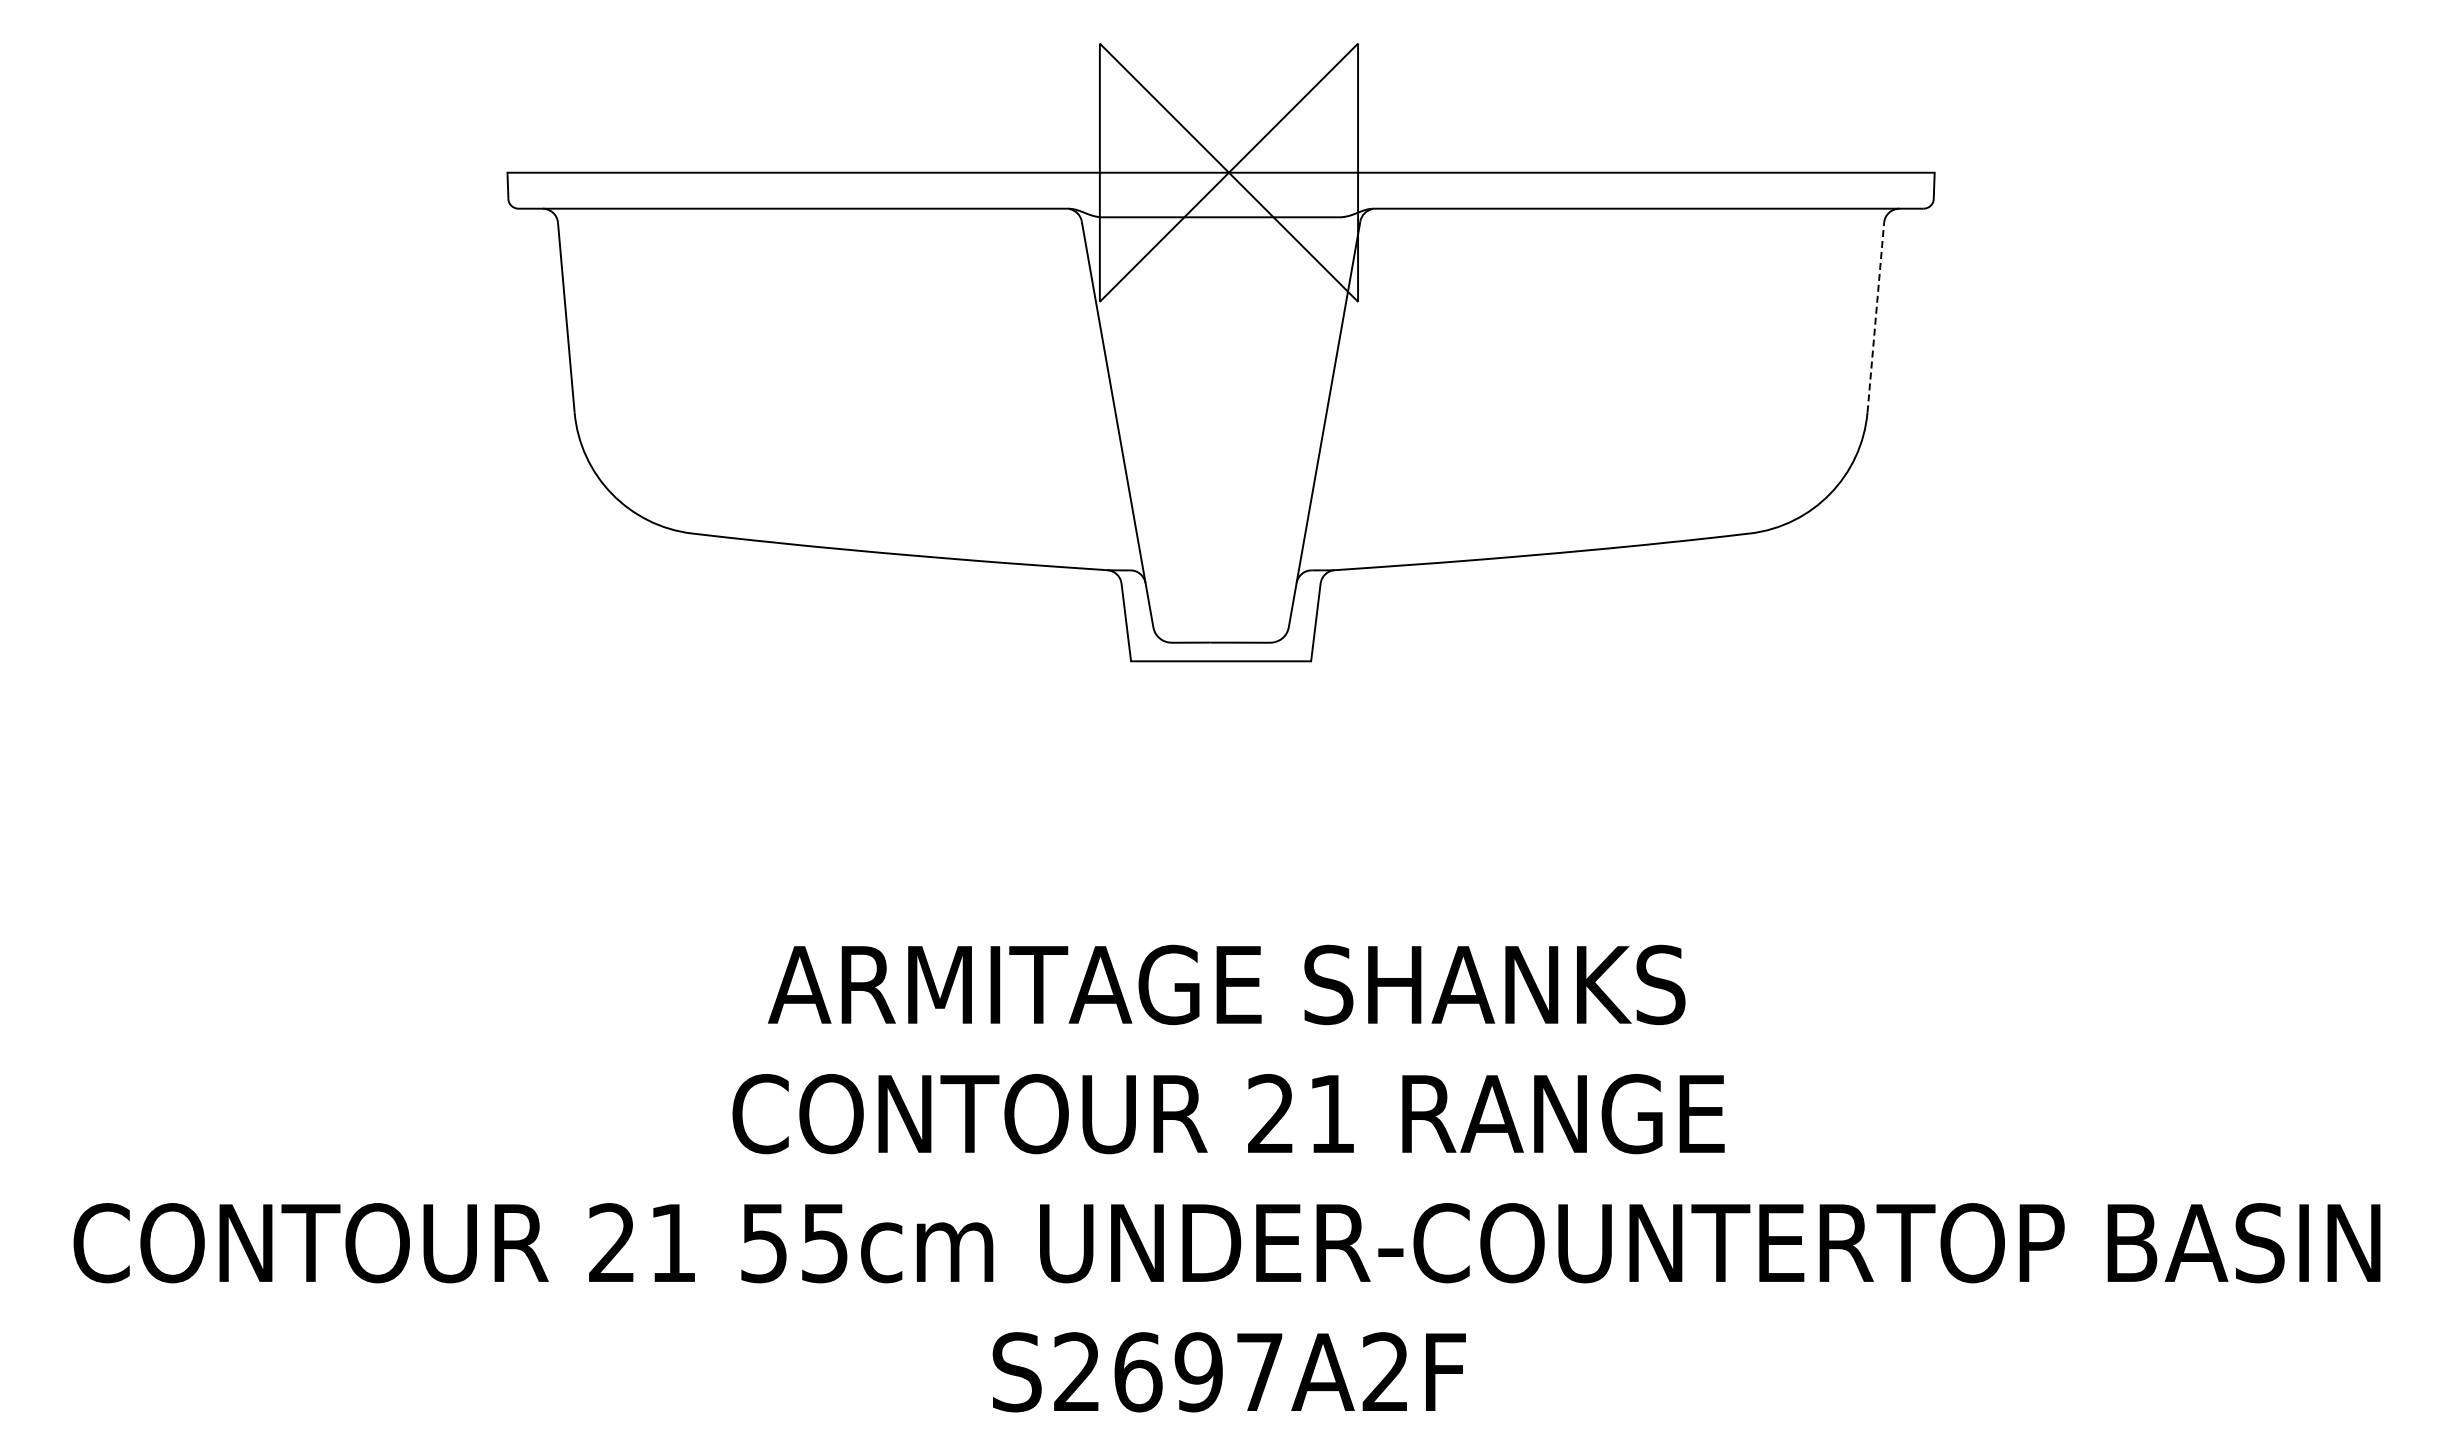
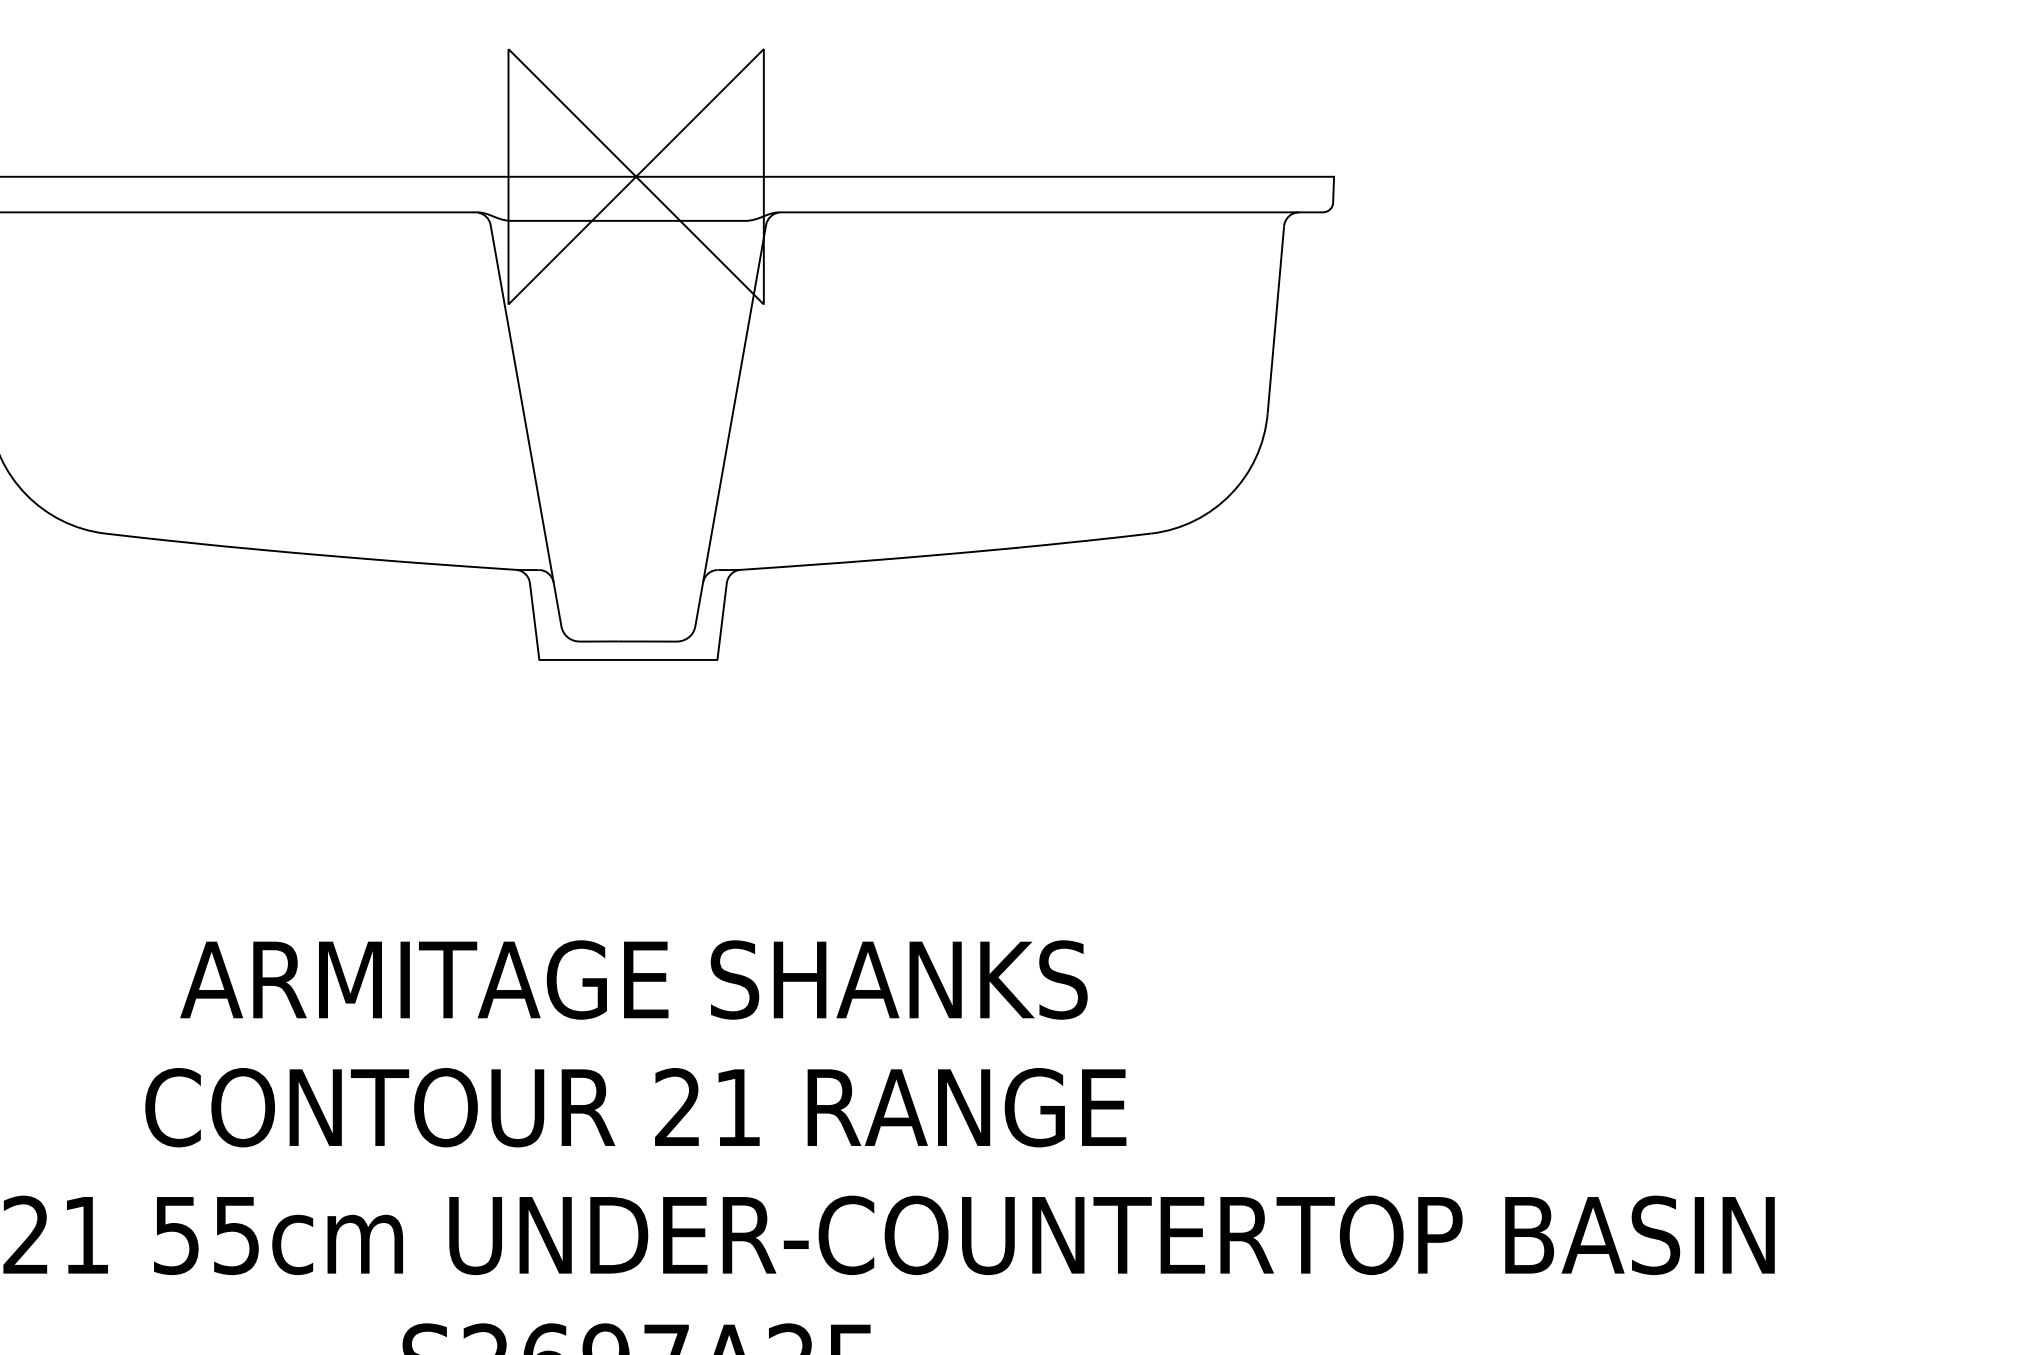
line: (1875, 317) -> (1275, 319), dashed -> solid

